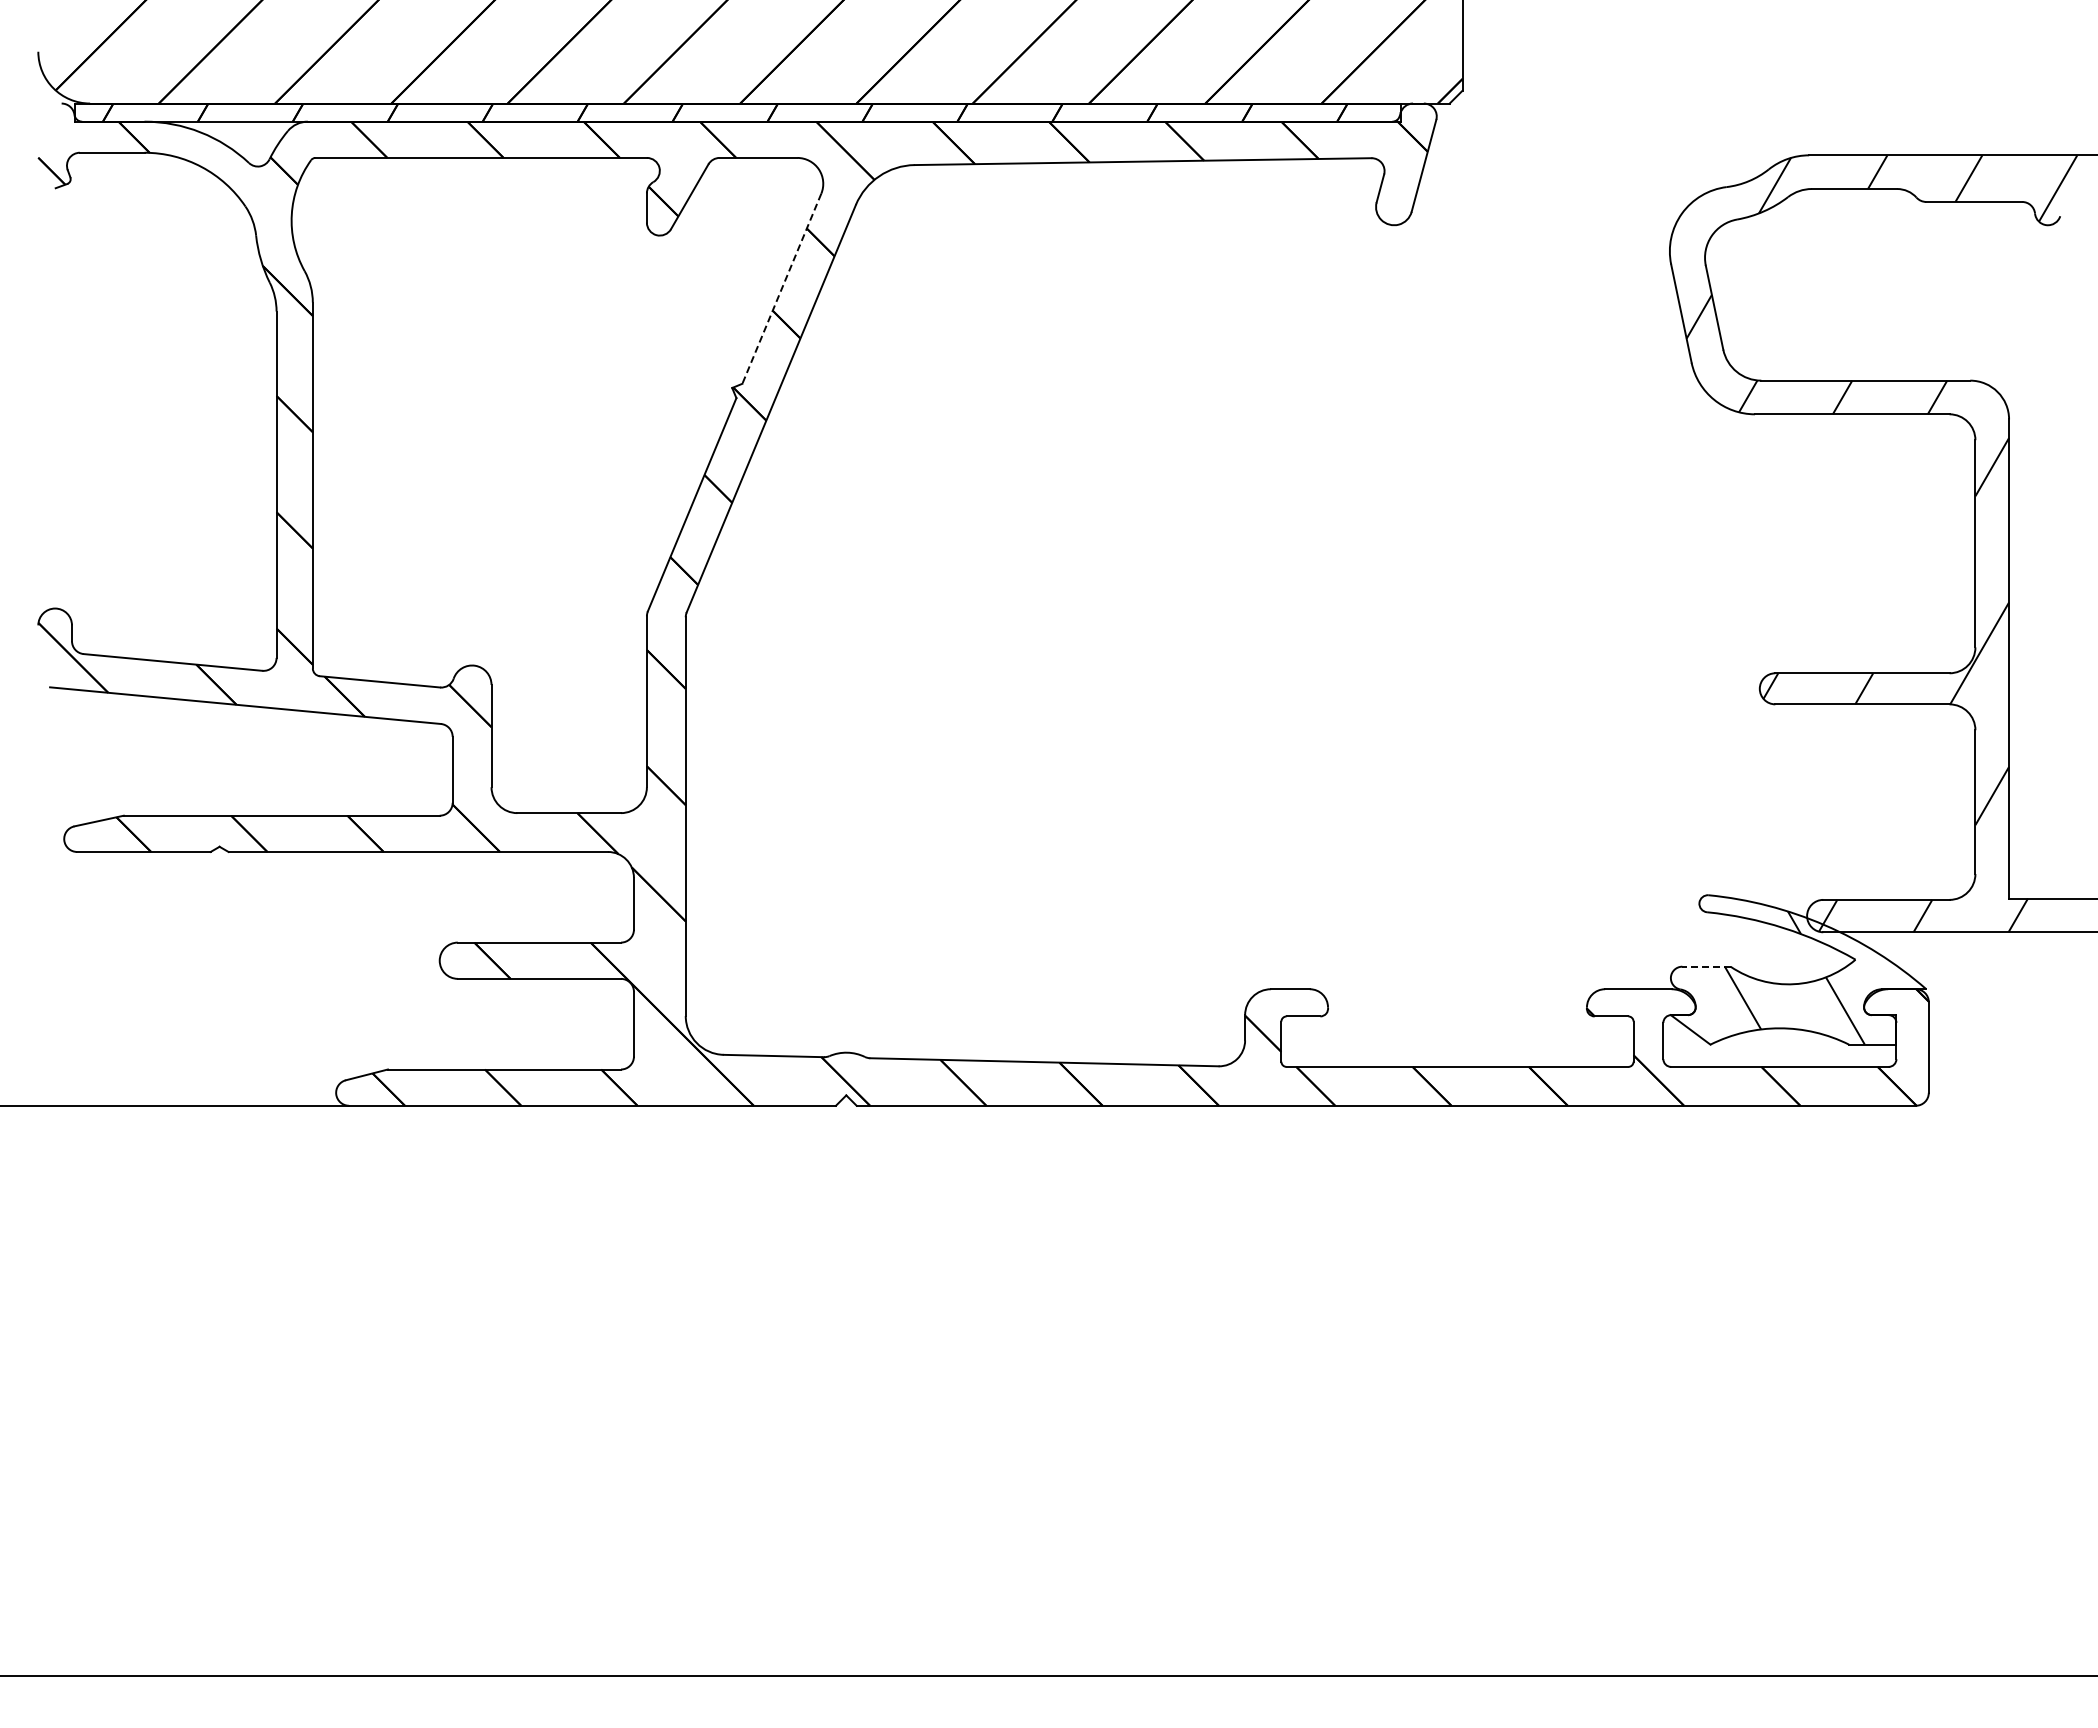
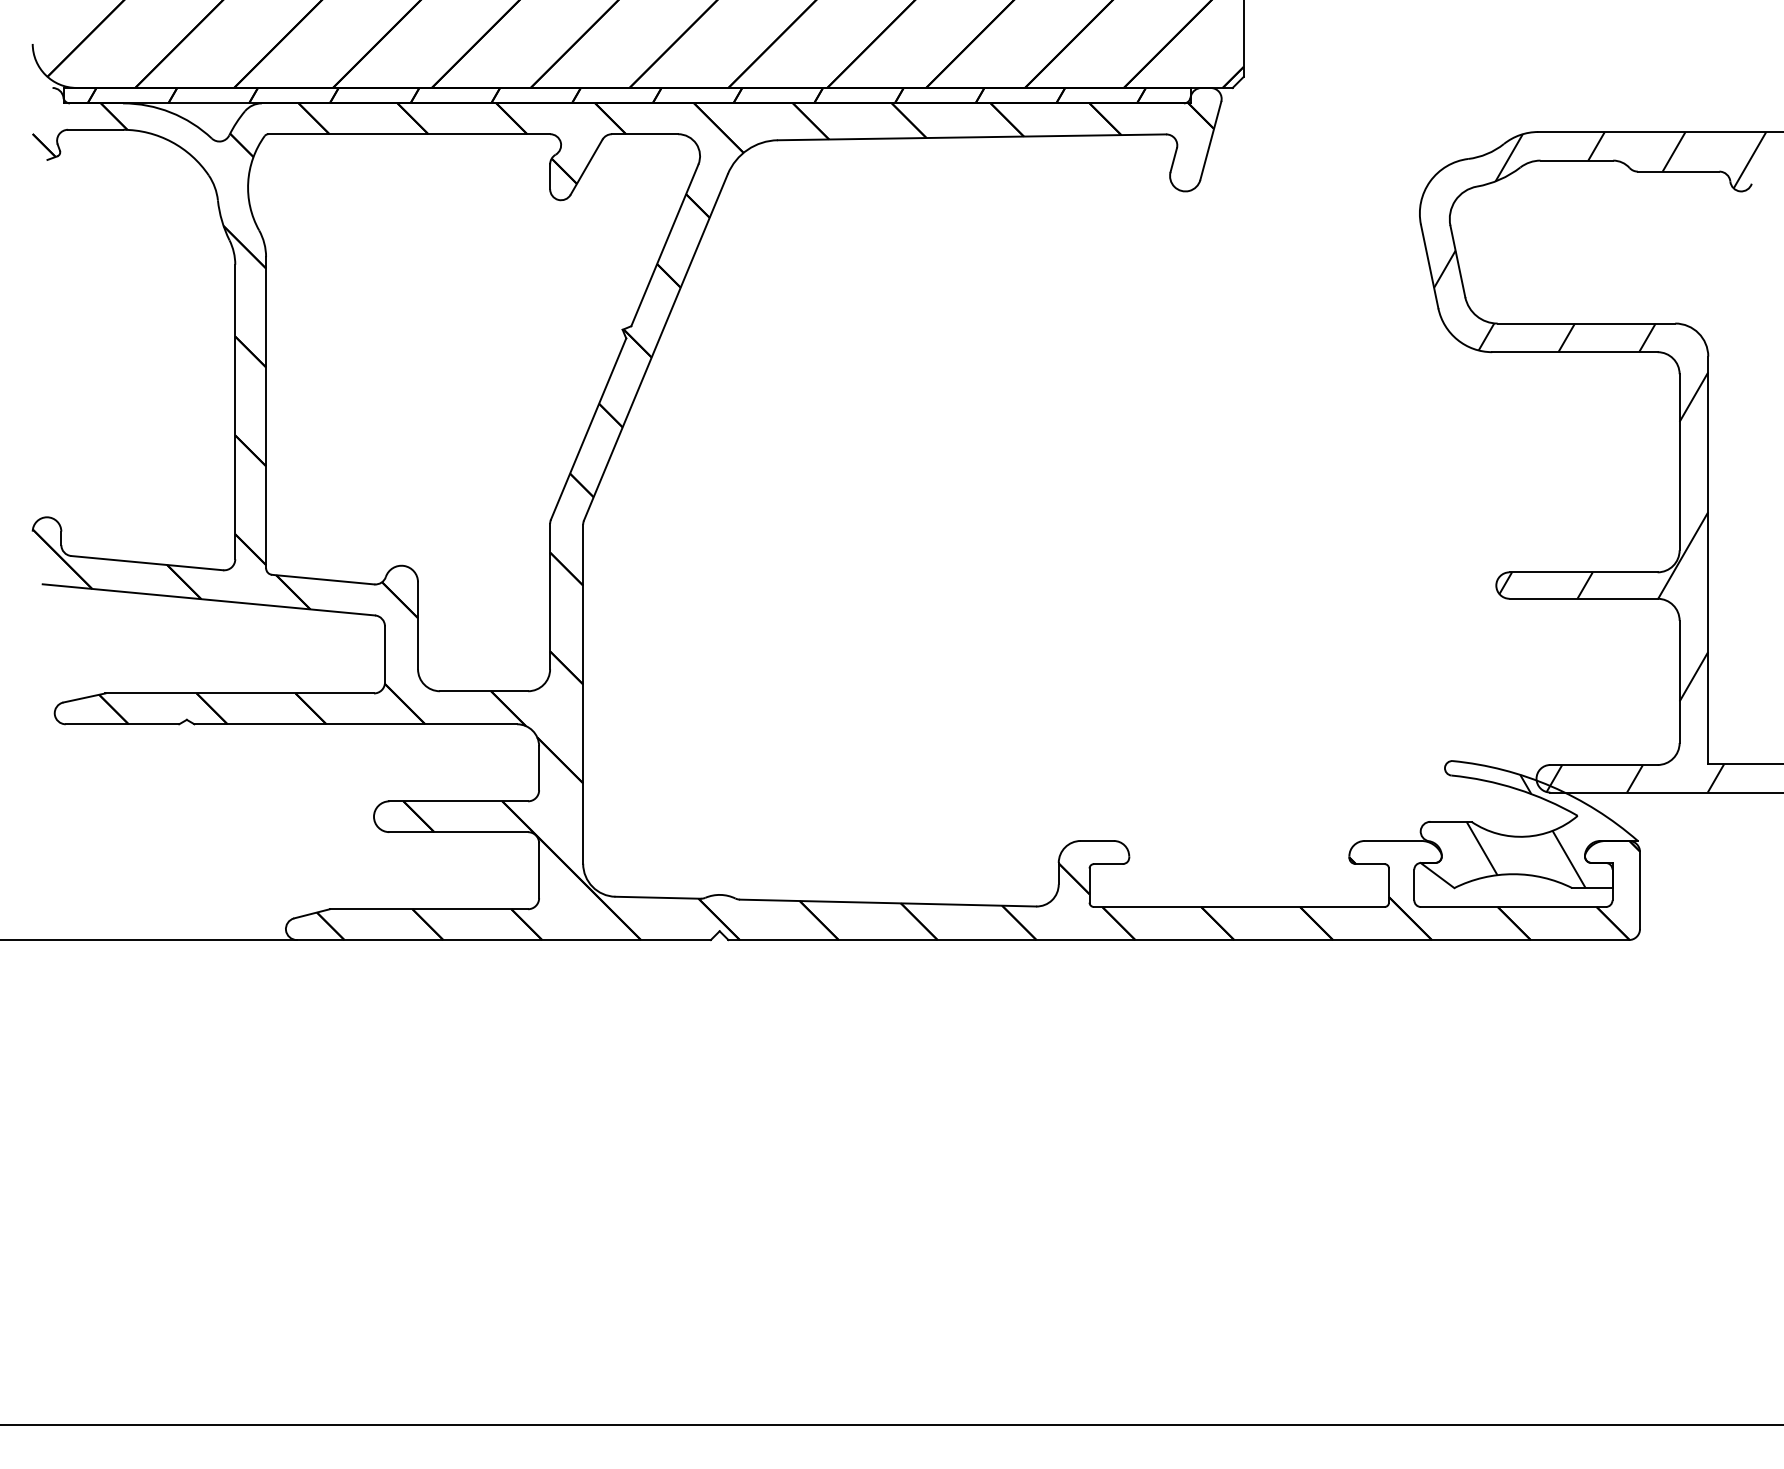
line: (781, 288) -> (664, 245), dashed -> solid
line: (1705, 966) -> (1450, 821), dashed -> solid

